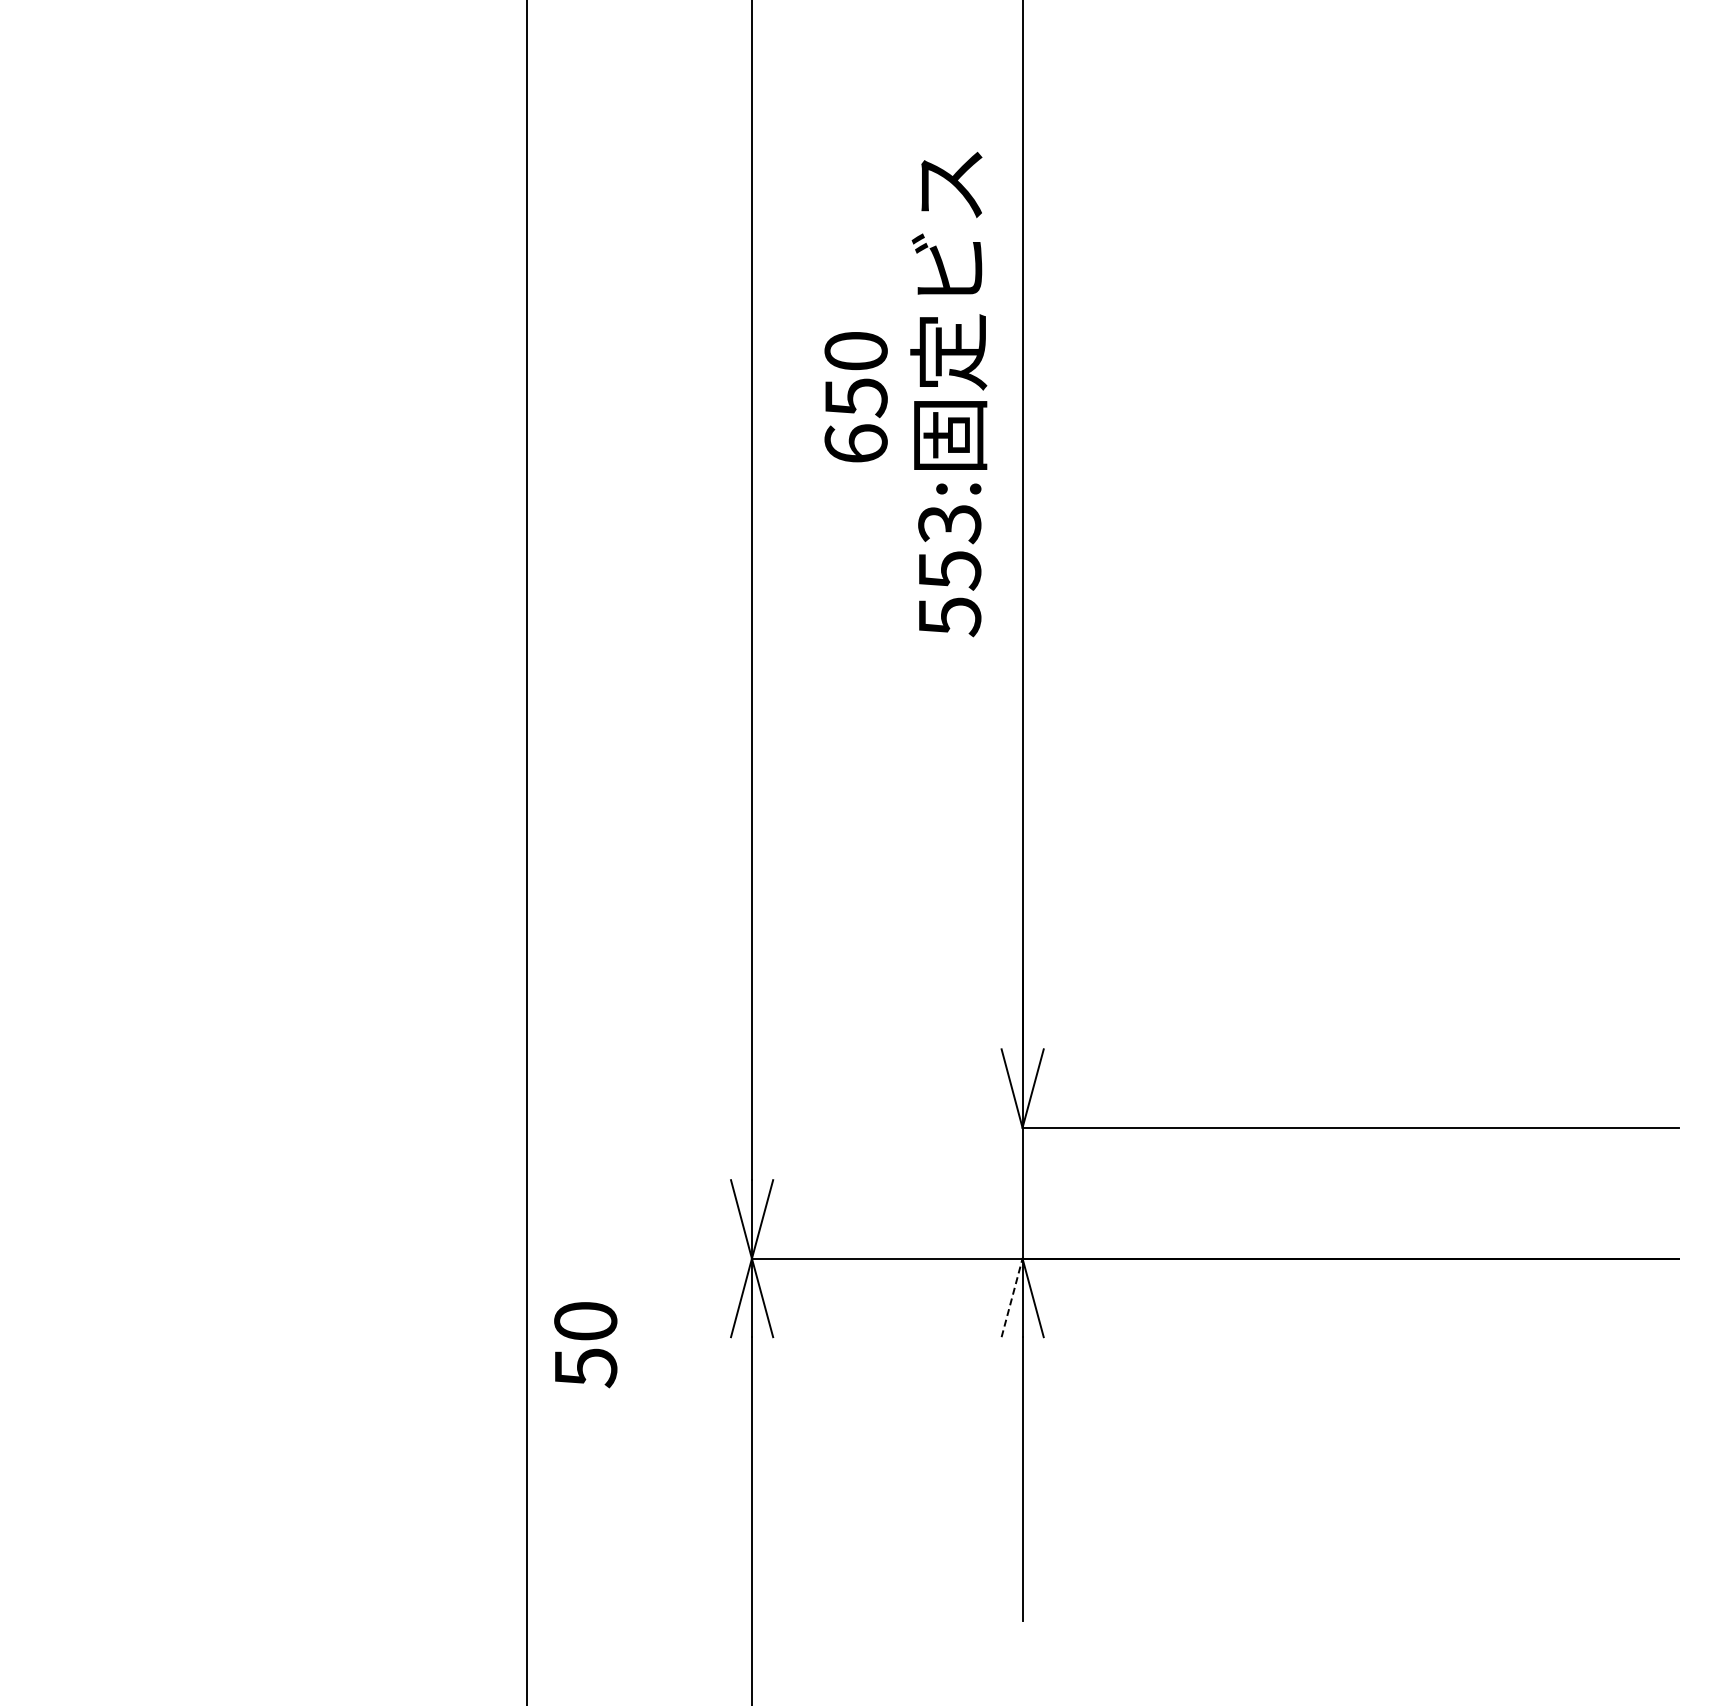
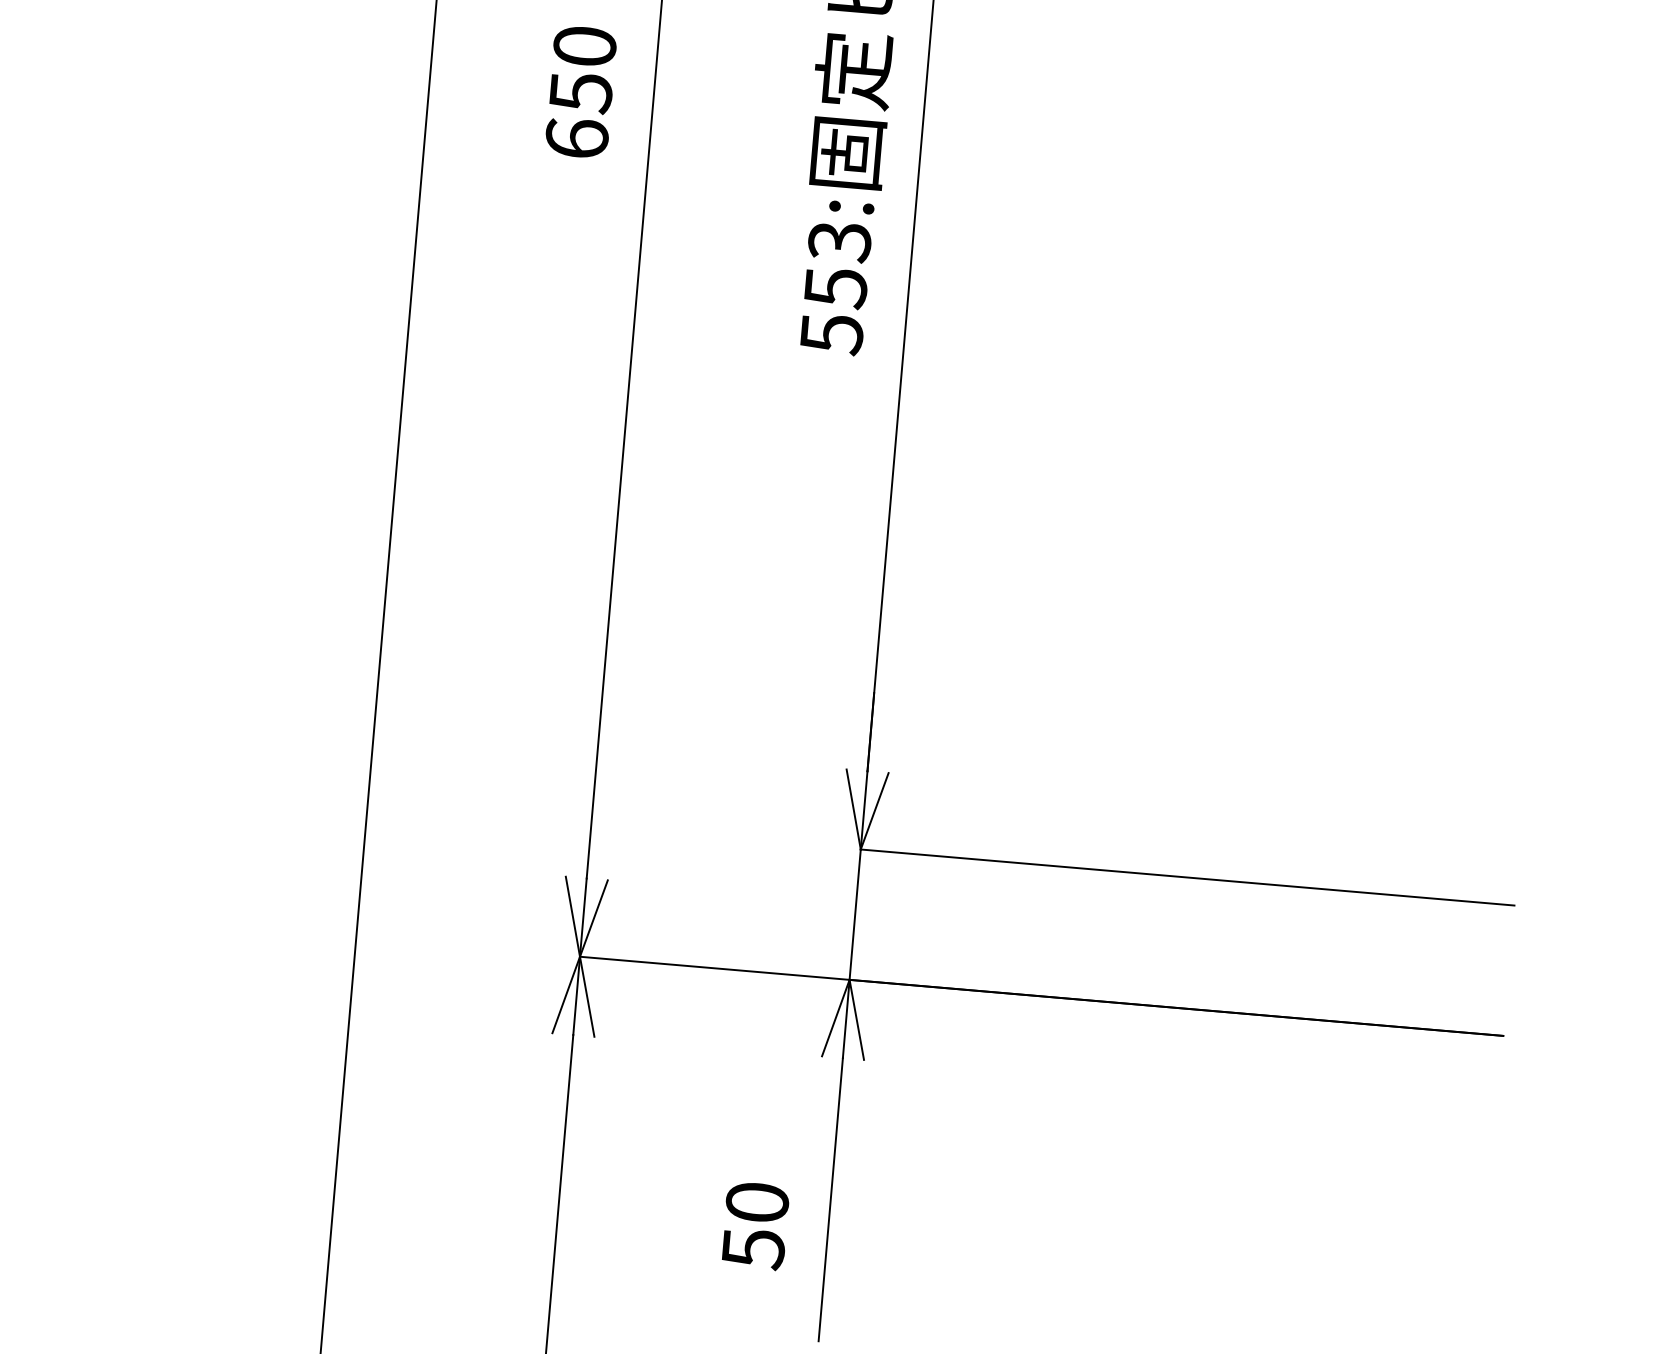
text: (855, 397) -> (580, 92), moved
line: (1012, 1297) -> (836, 1017), dashed -> solid
text: (585, 1345) -> (755, 1226), moved

